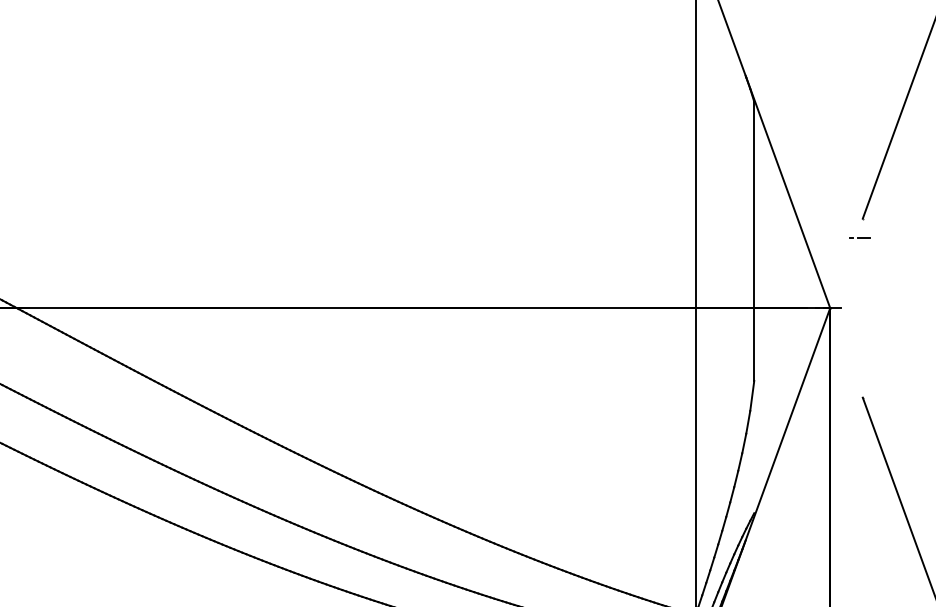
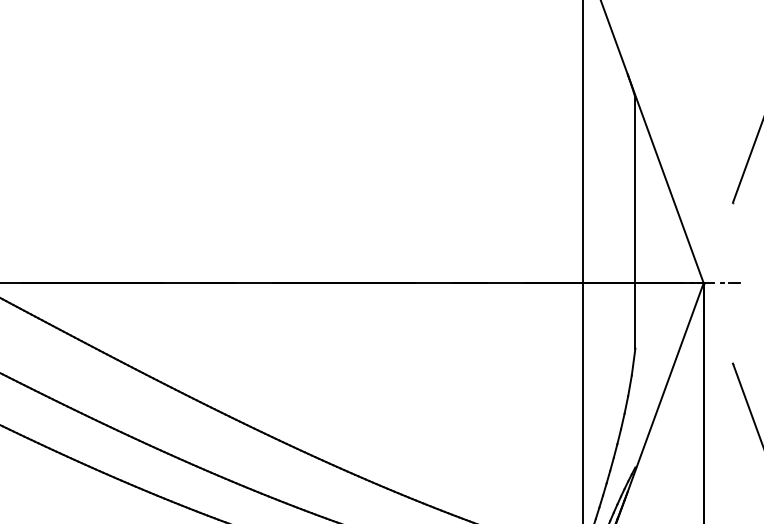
line: (859, 237) -> (730, 282), moved

